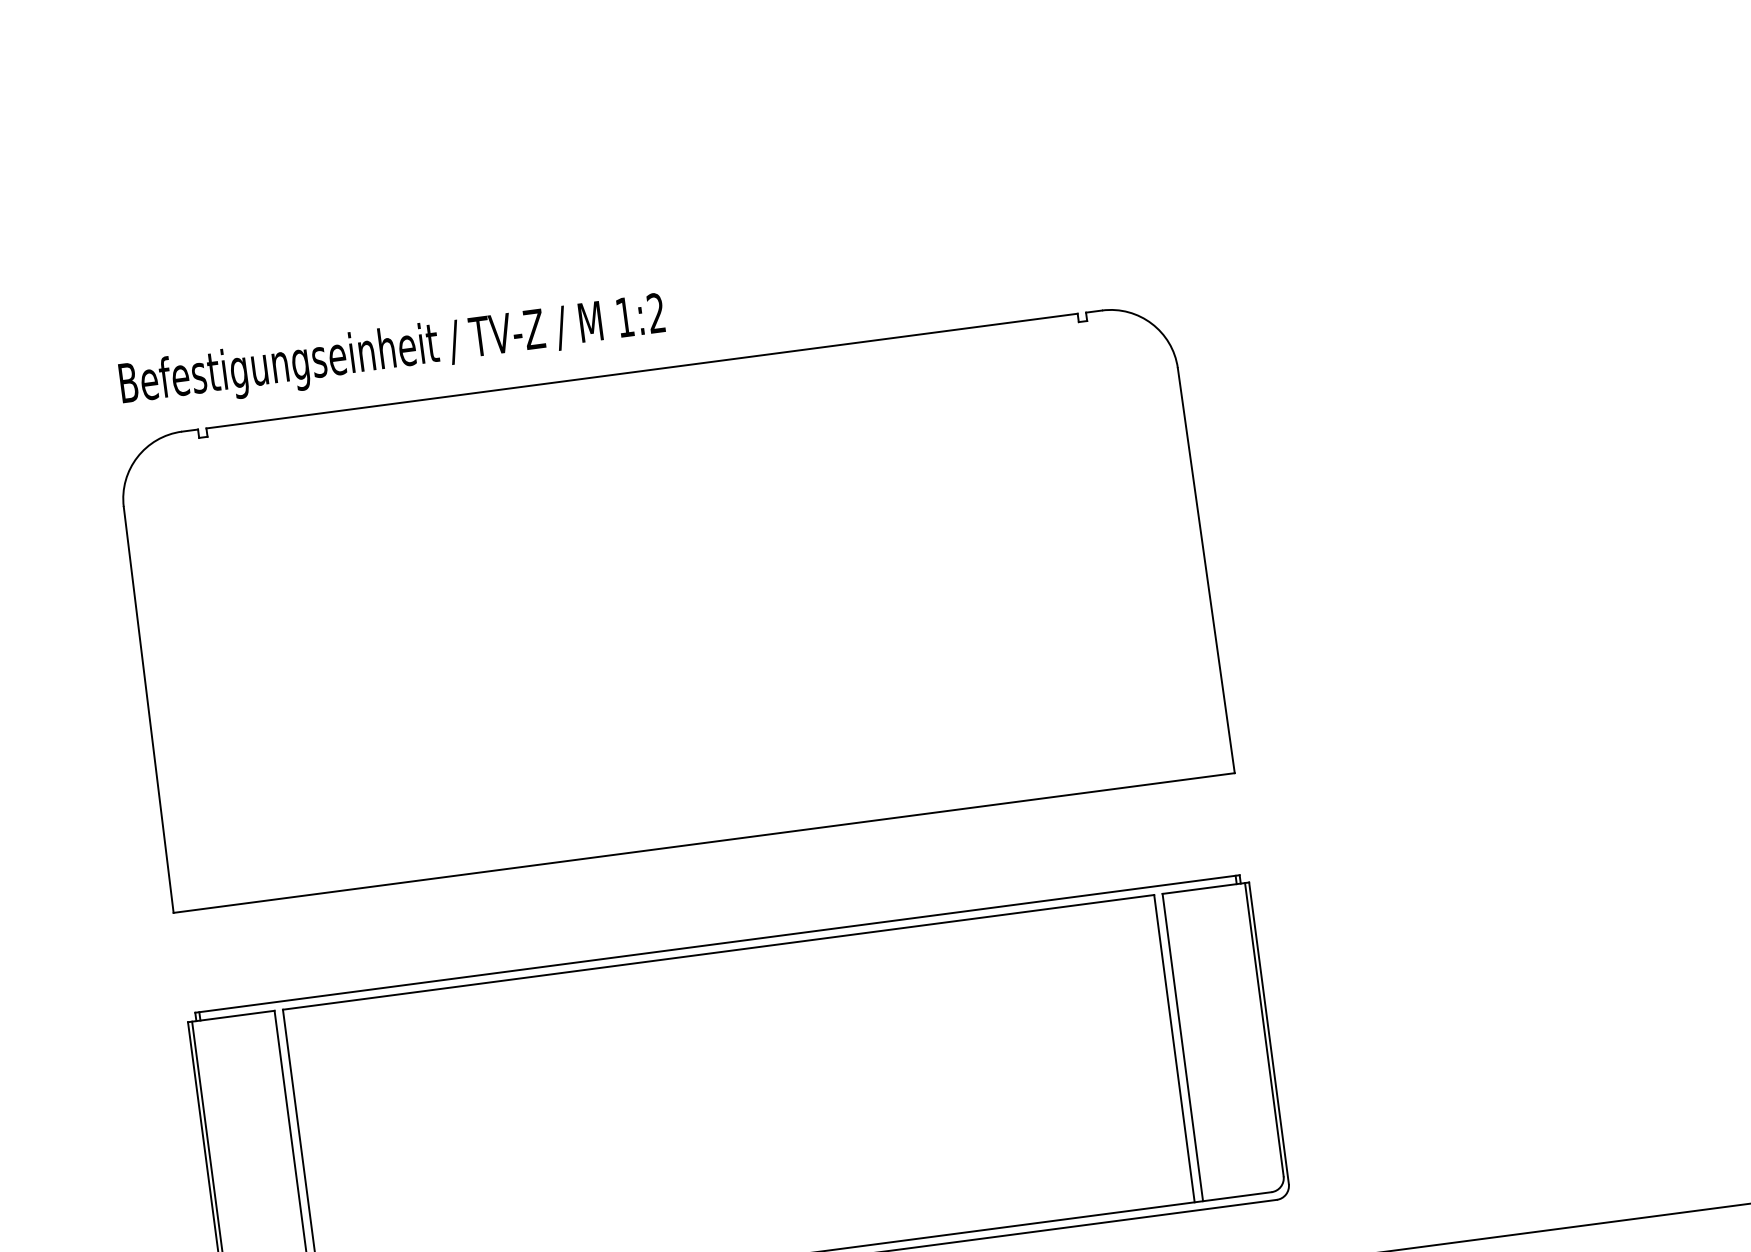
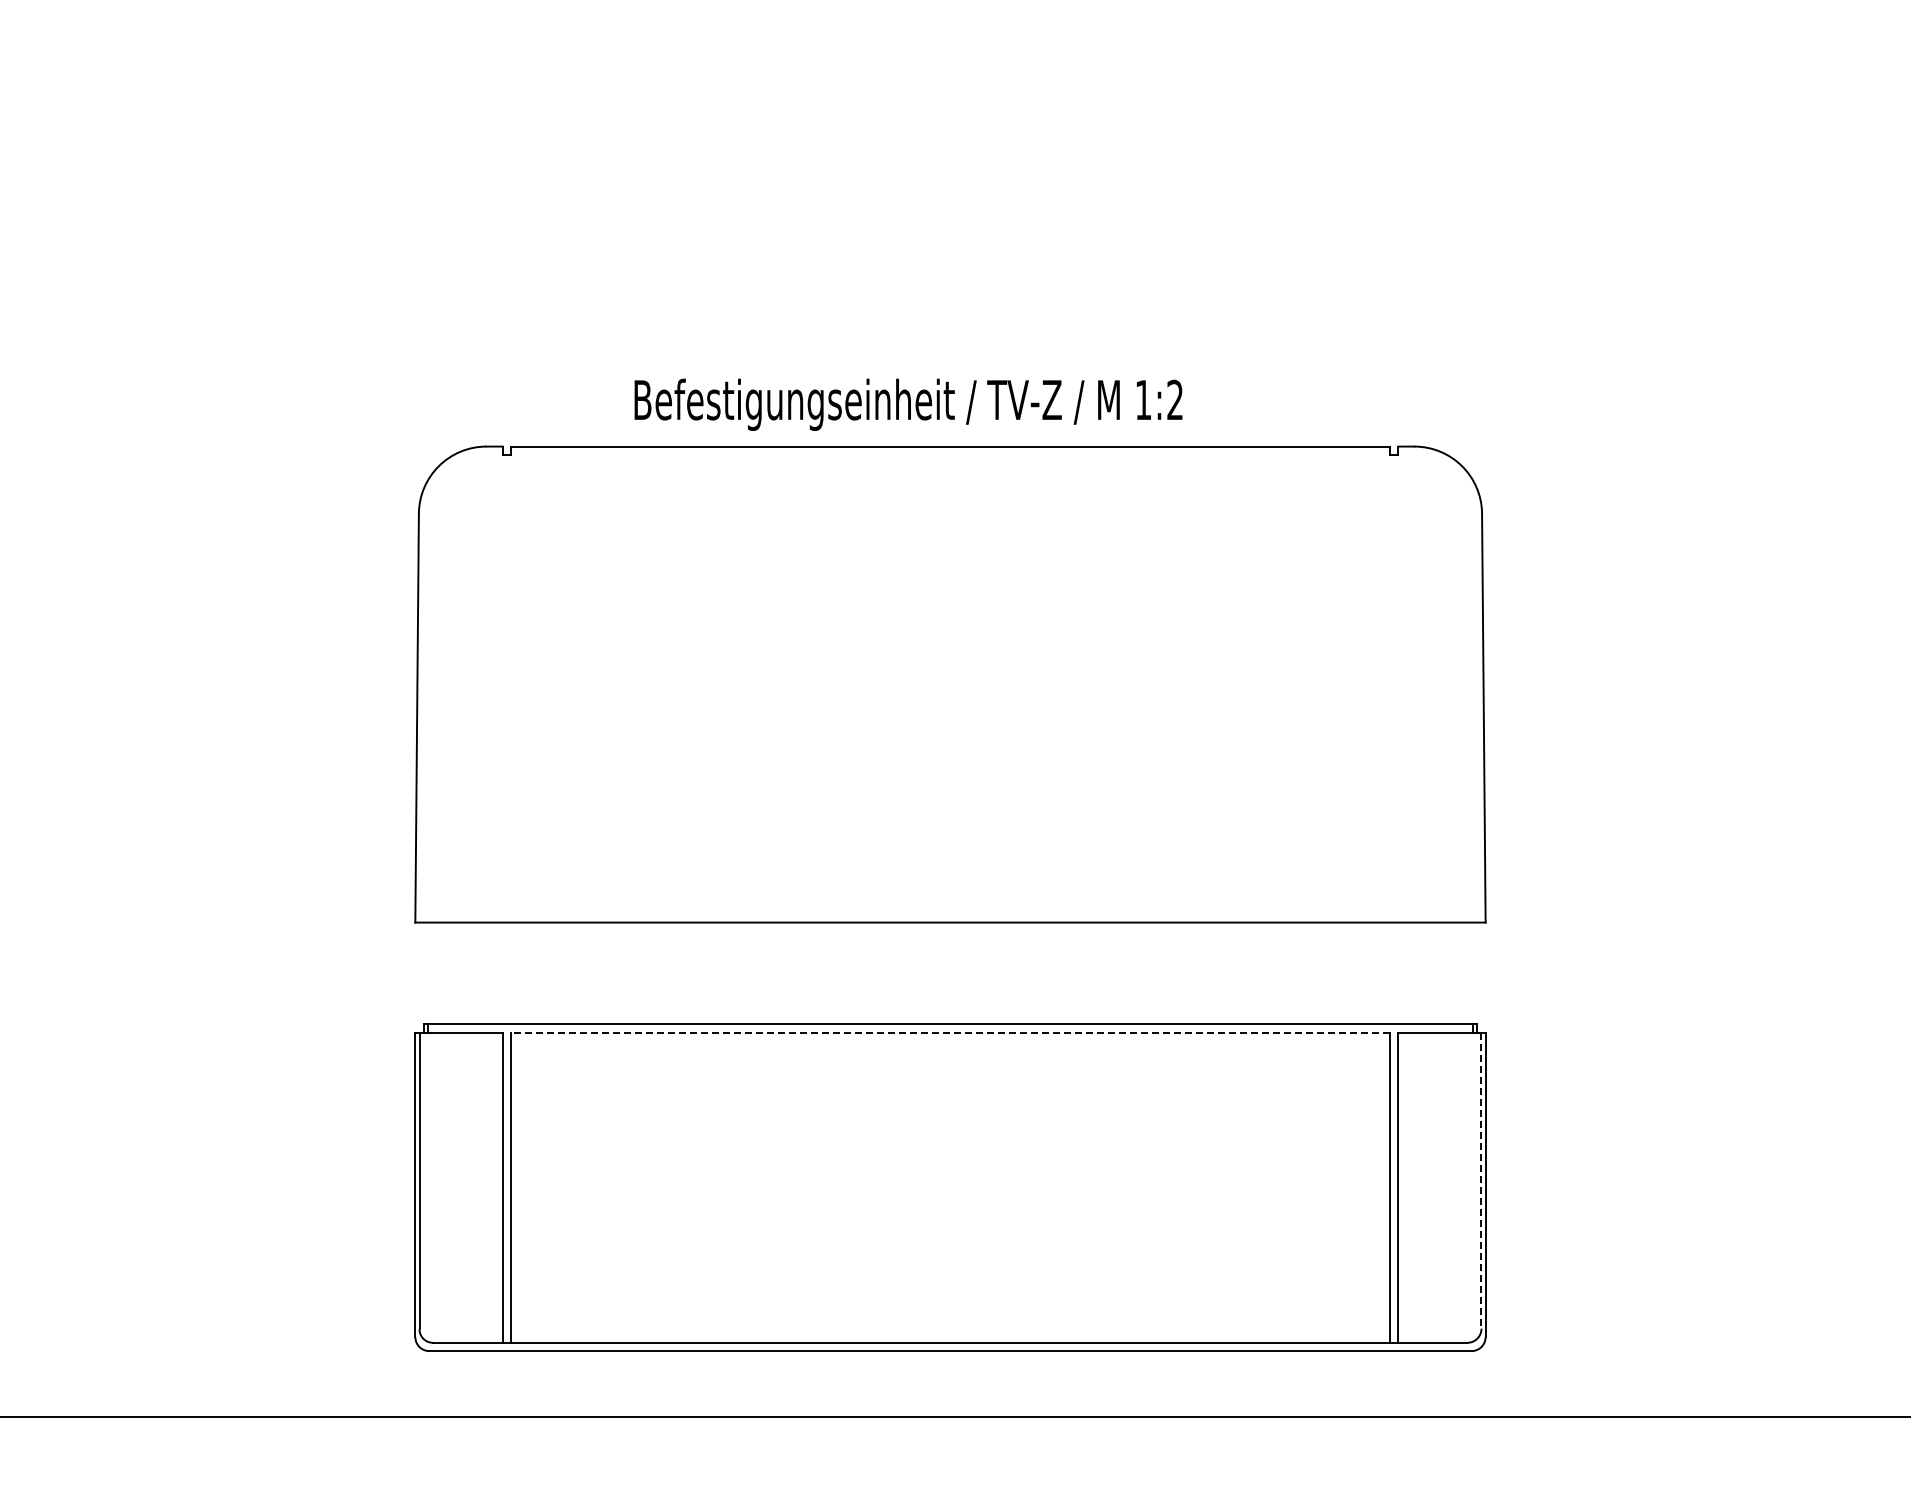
text: (392, 352) -> (908, 404), moved
line: (717, 952) -> (949, 1032), solid -> dashed
line: (1264, 1029) -> (1481, 1180), solid -> dashed

